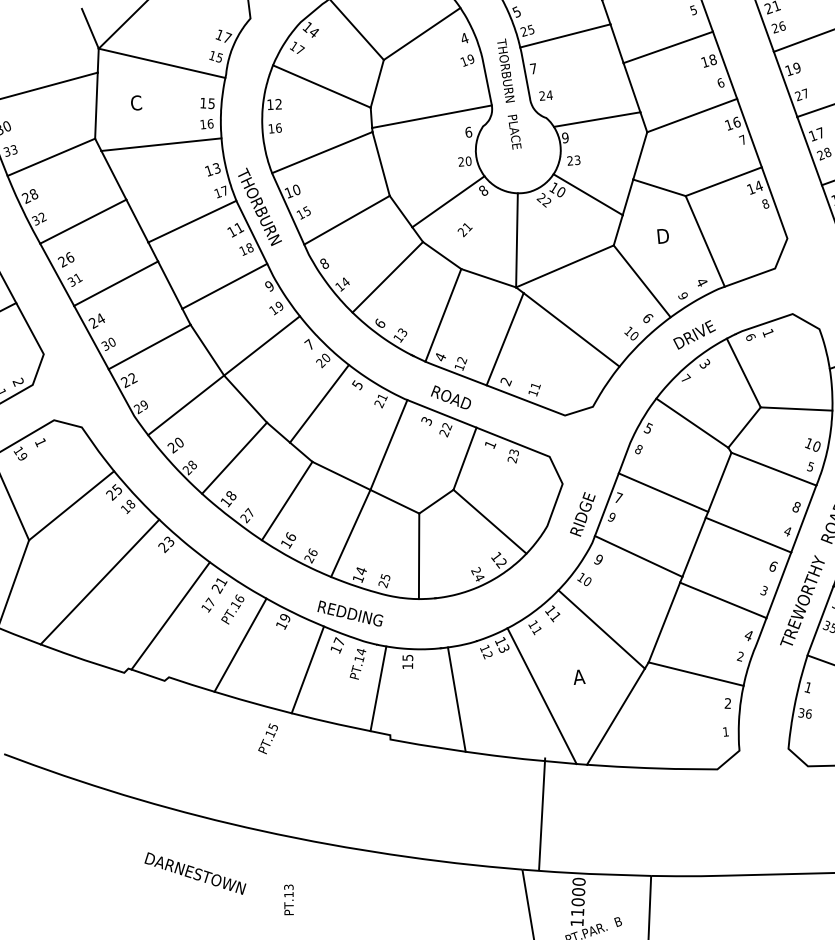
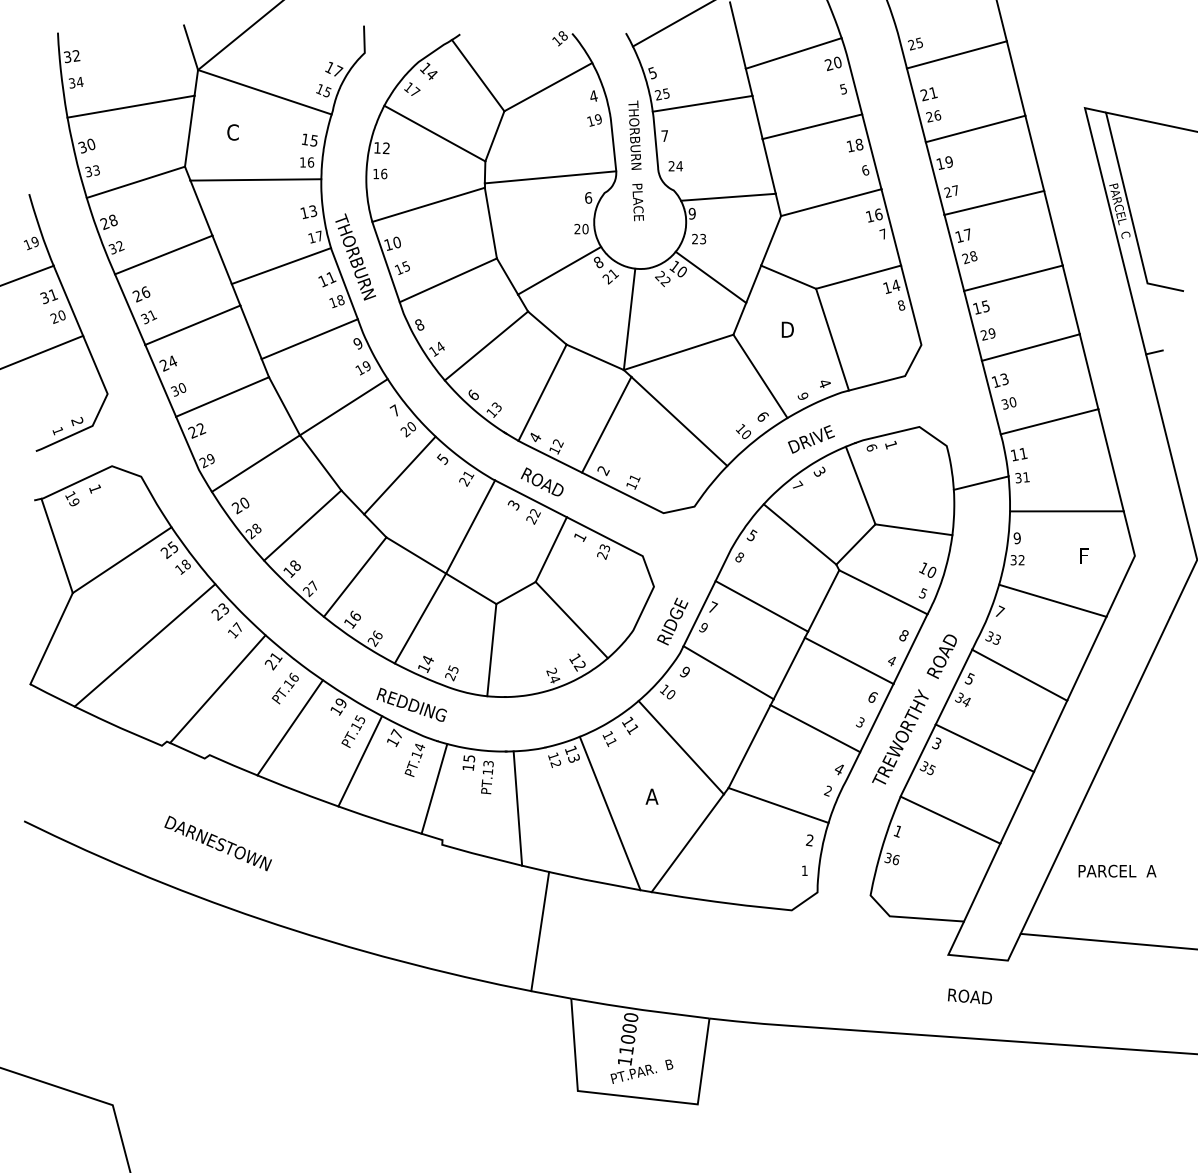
text: (464, 229) -> (610, 276), moved
text: (207, 605) -> (234, 630), moved
text: (268, 738) -> (353, 731), moved
line: (542, 813) -> (540, 931), moved
text: (194, 873) -> (217, 843), moved
text: (289, 899) -> (487, 777), moved

